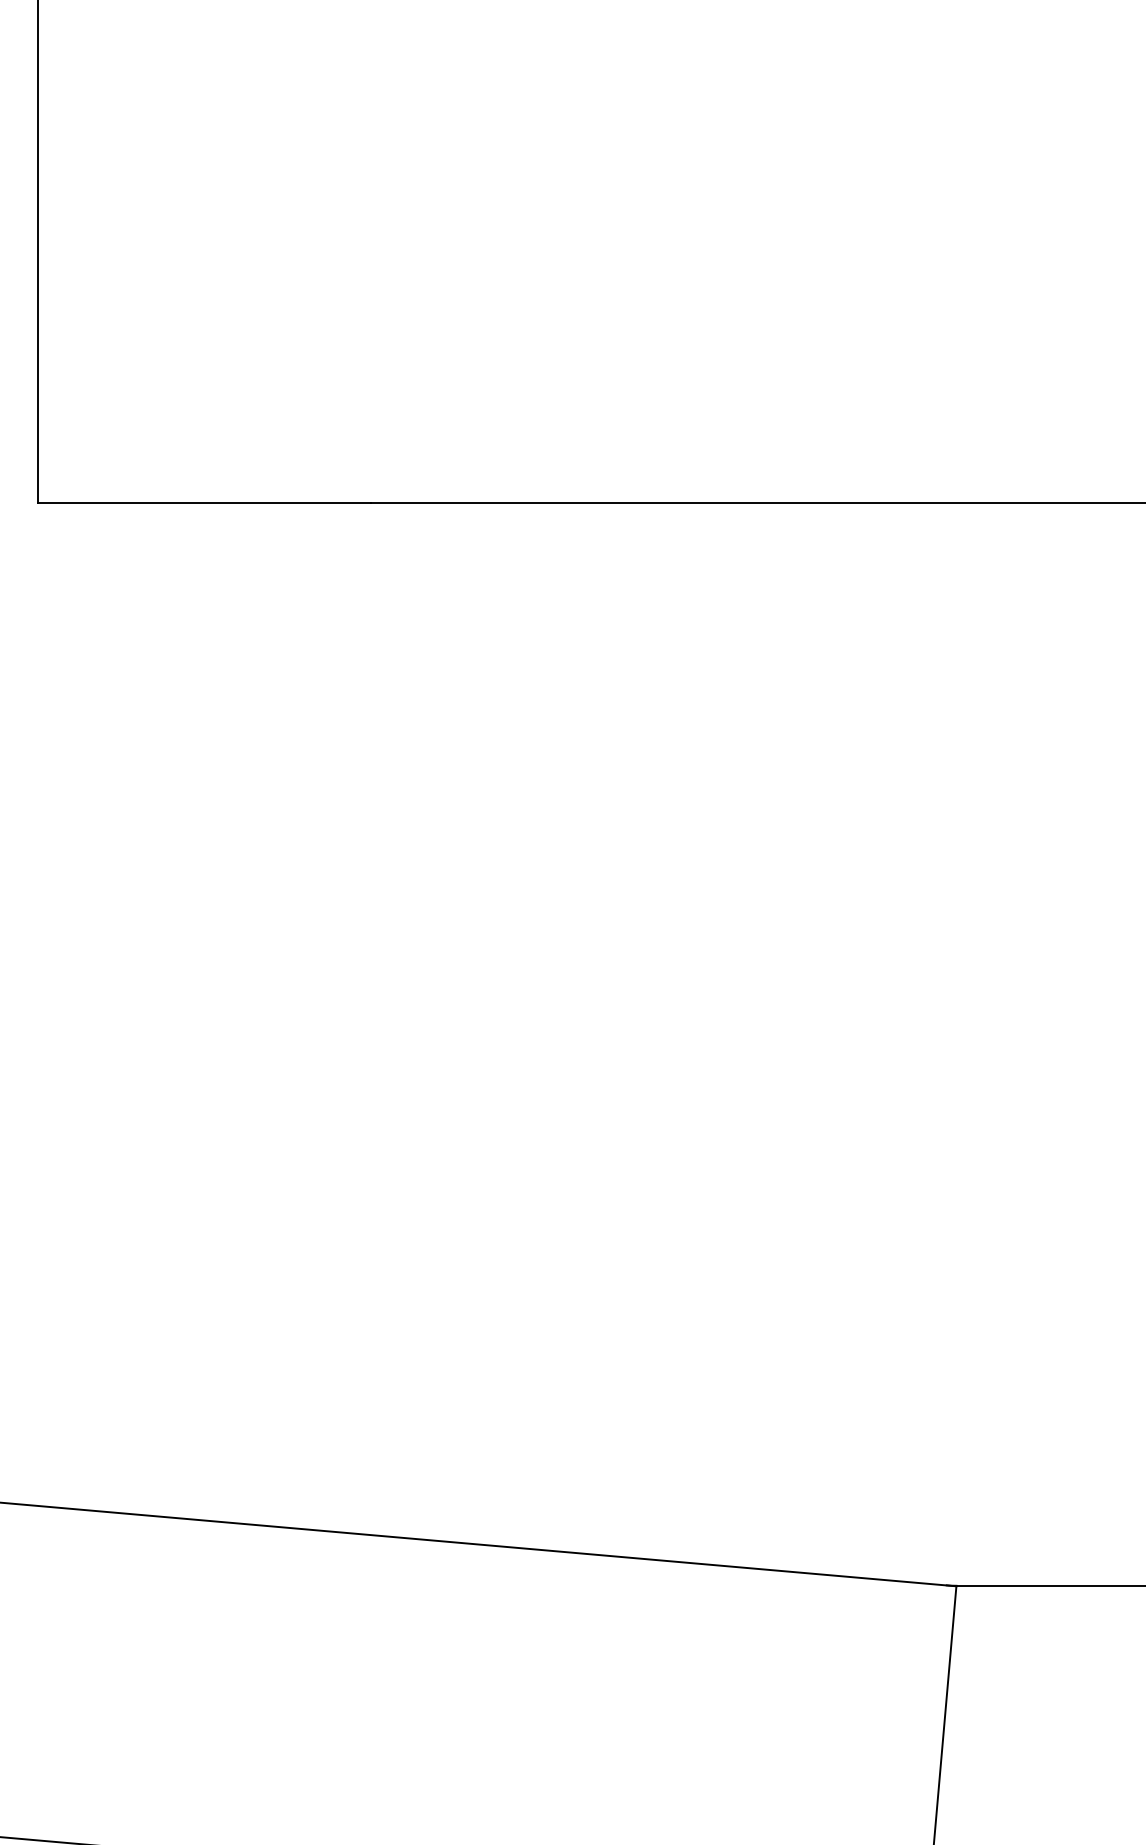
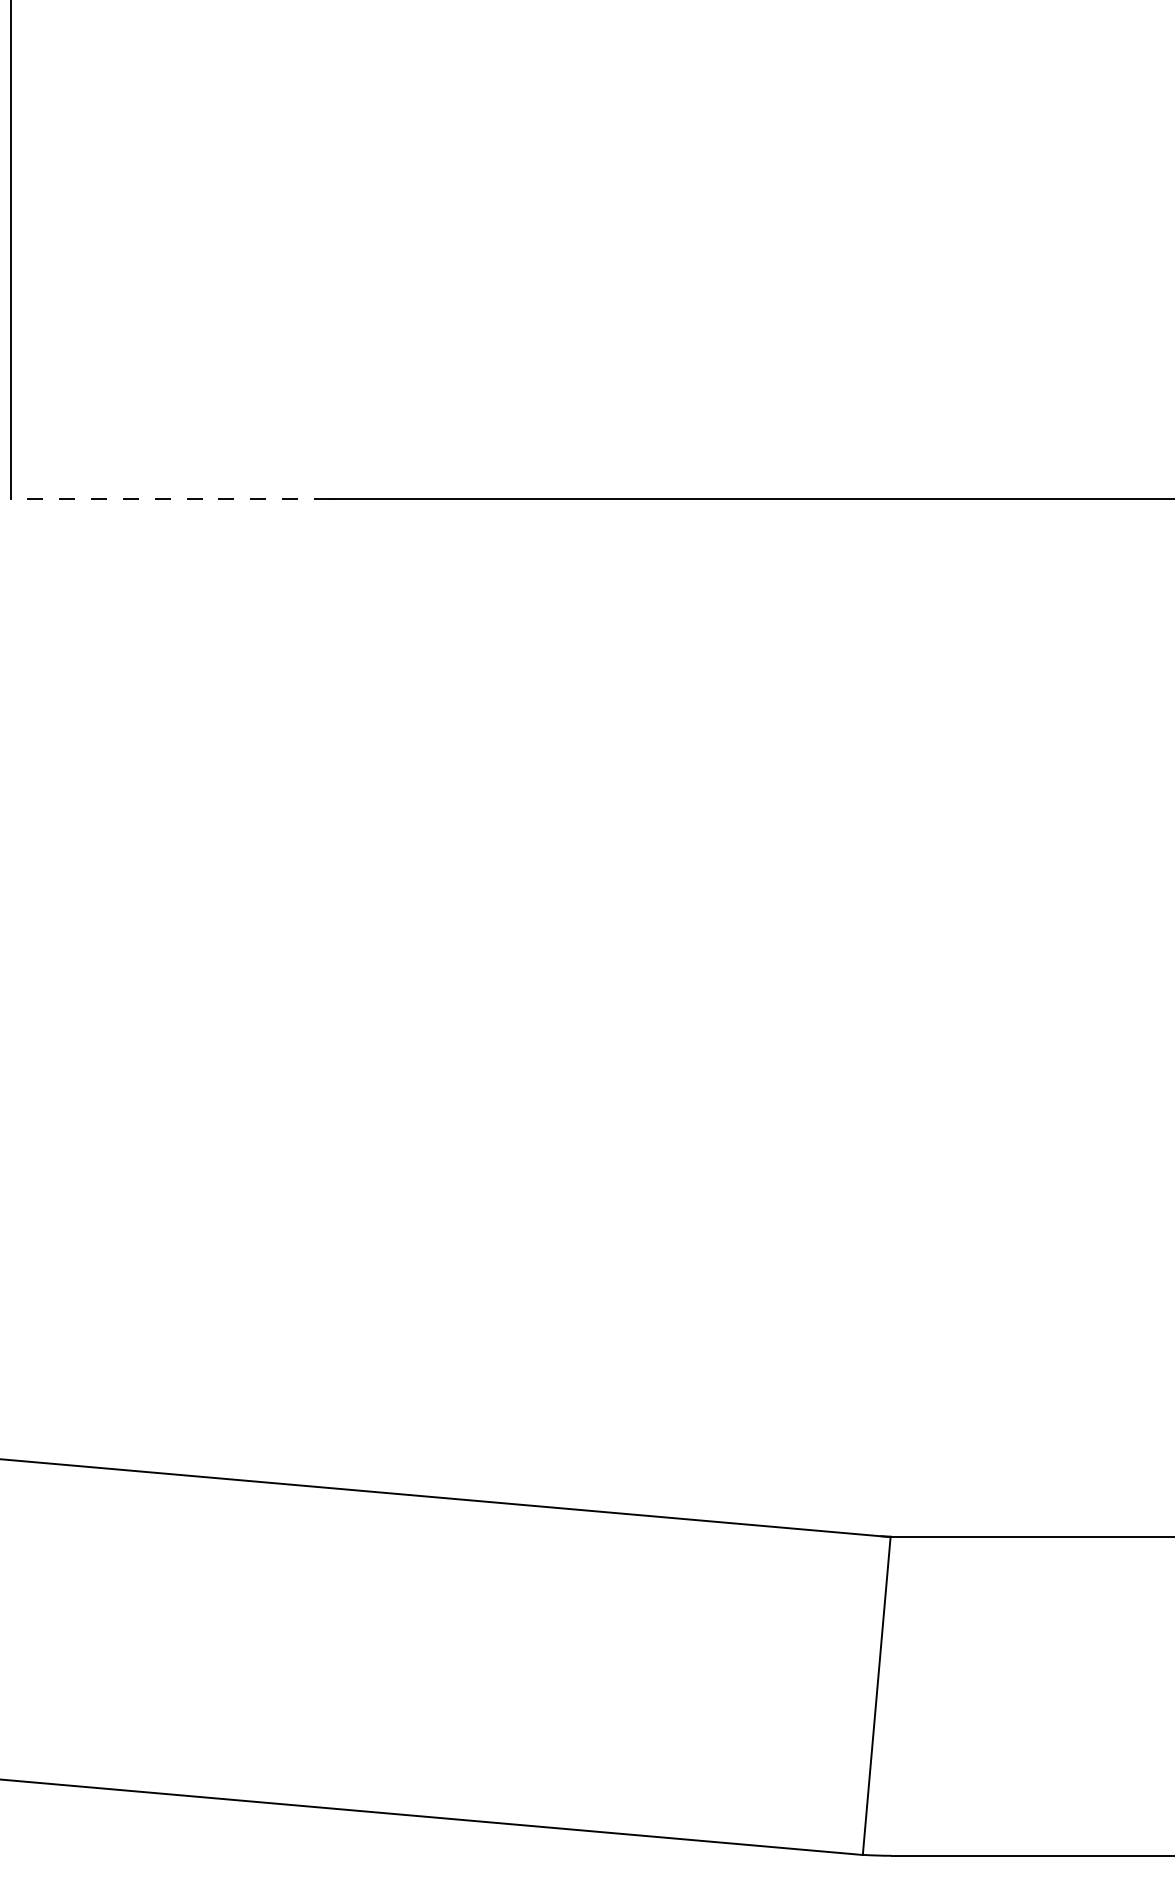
line: (204, 502) -> (170, 499), solid -> dashed

